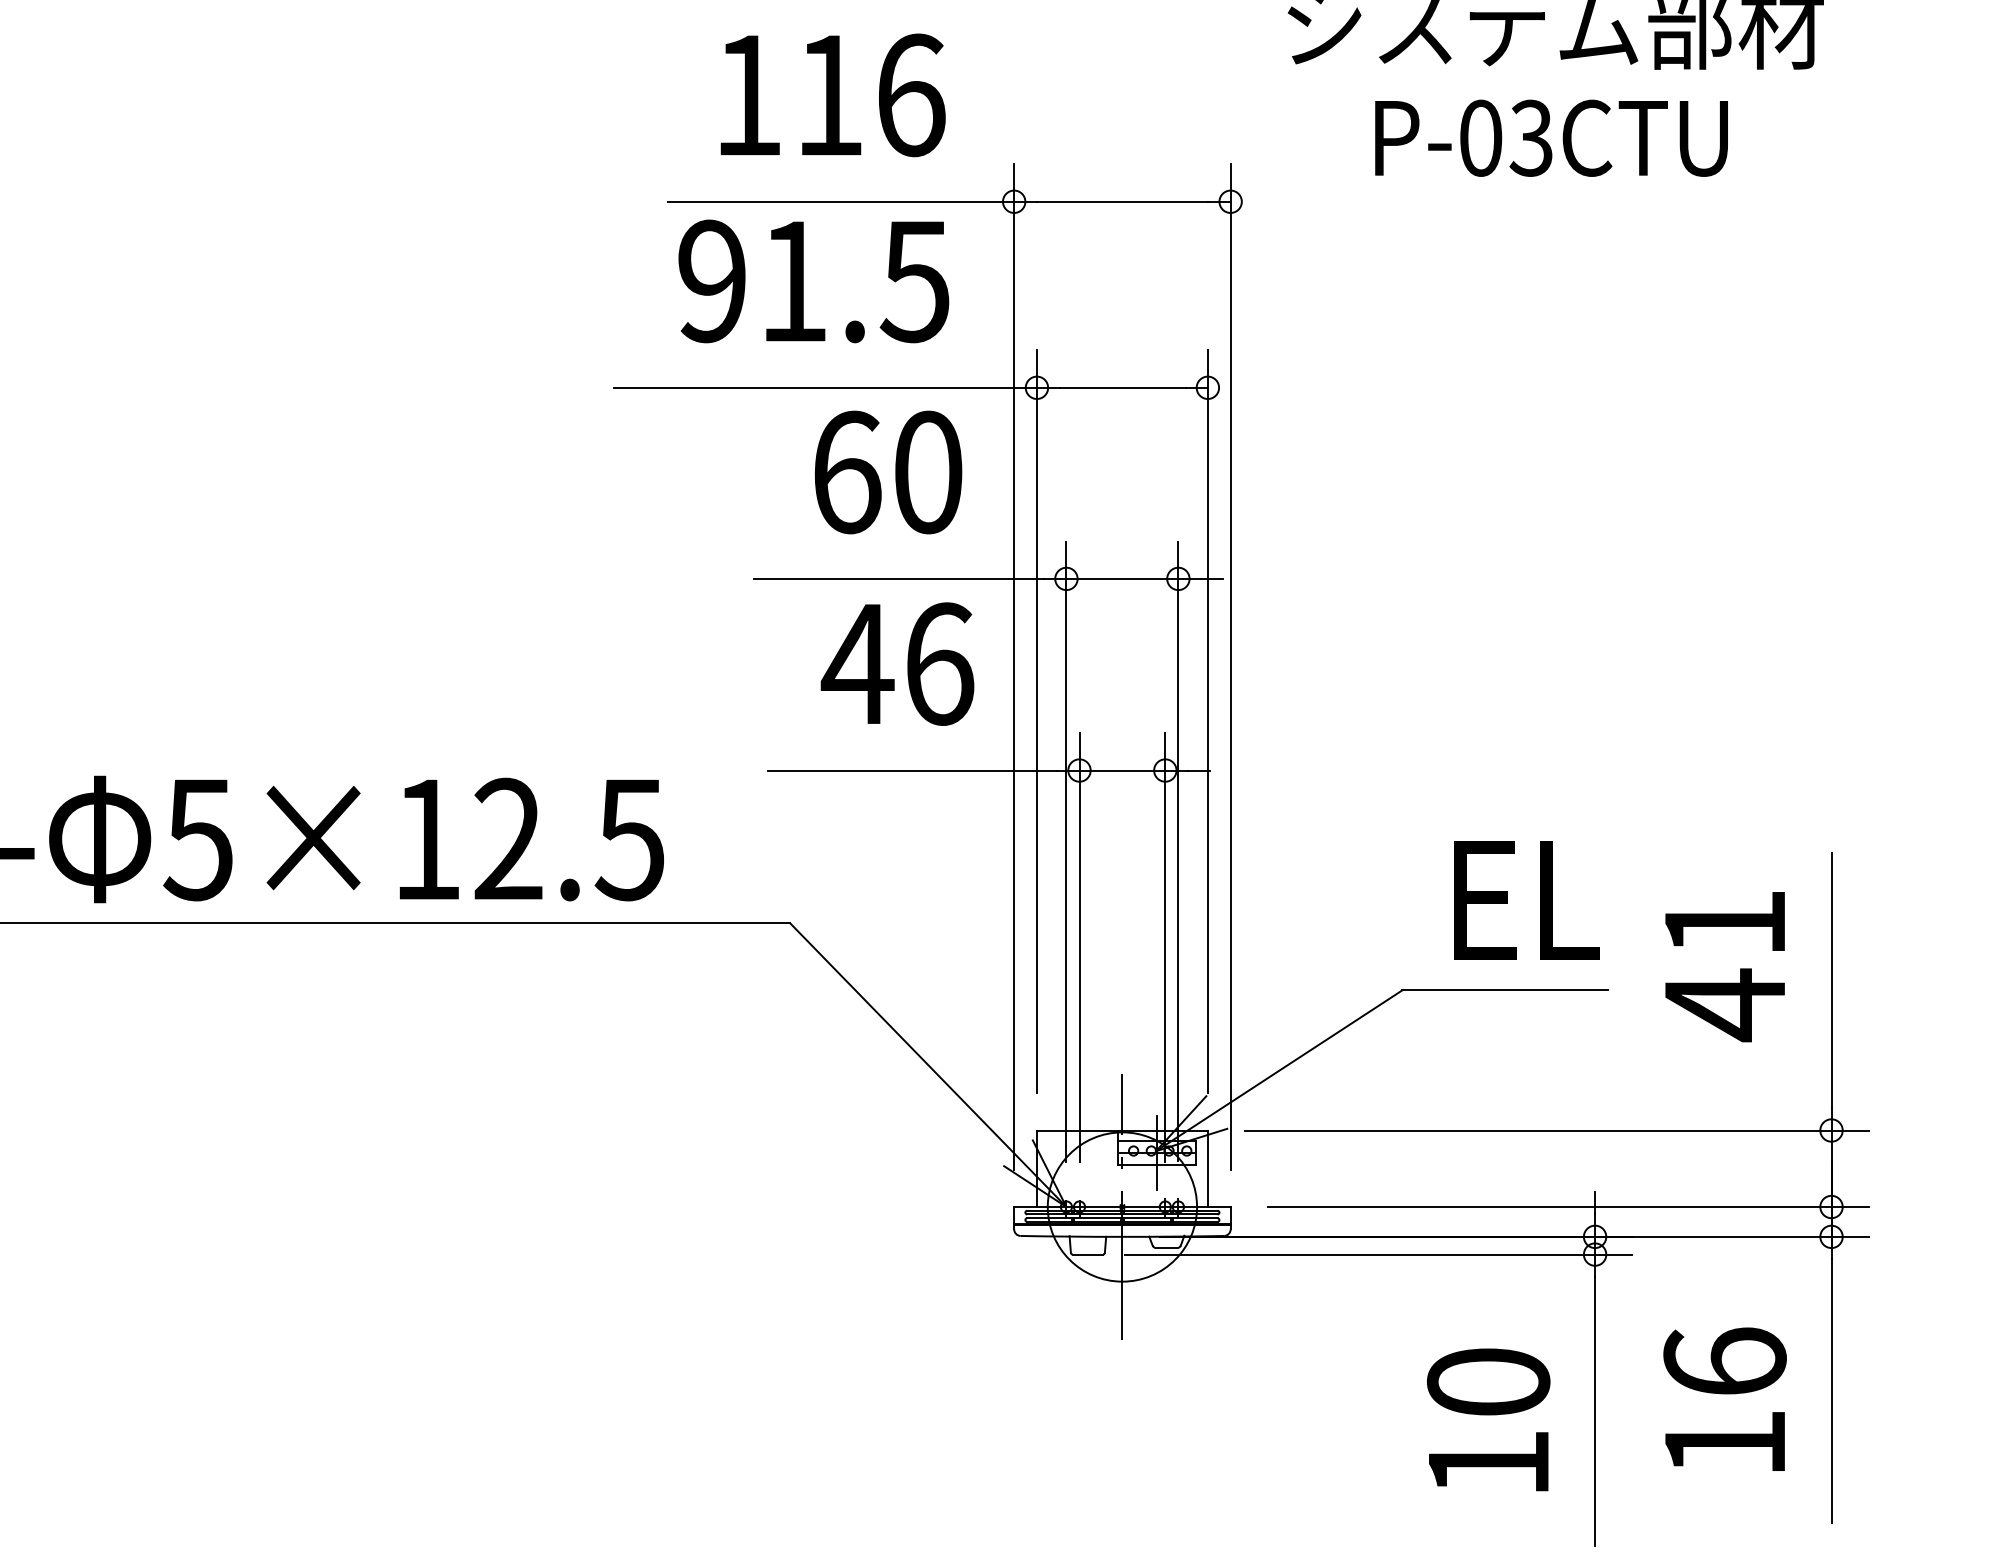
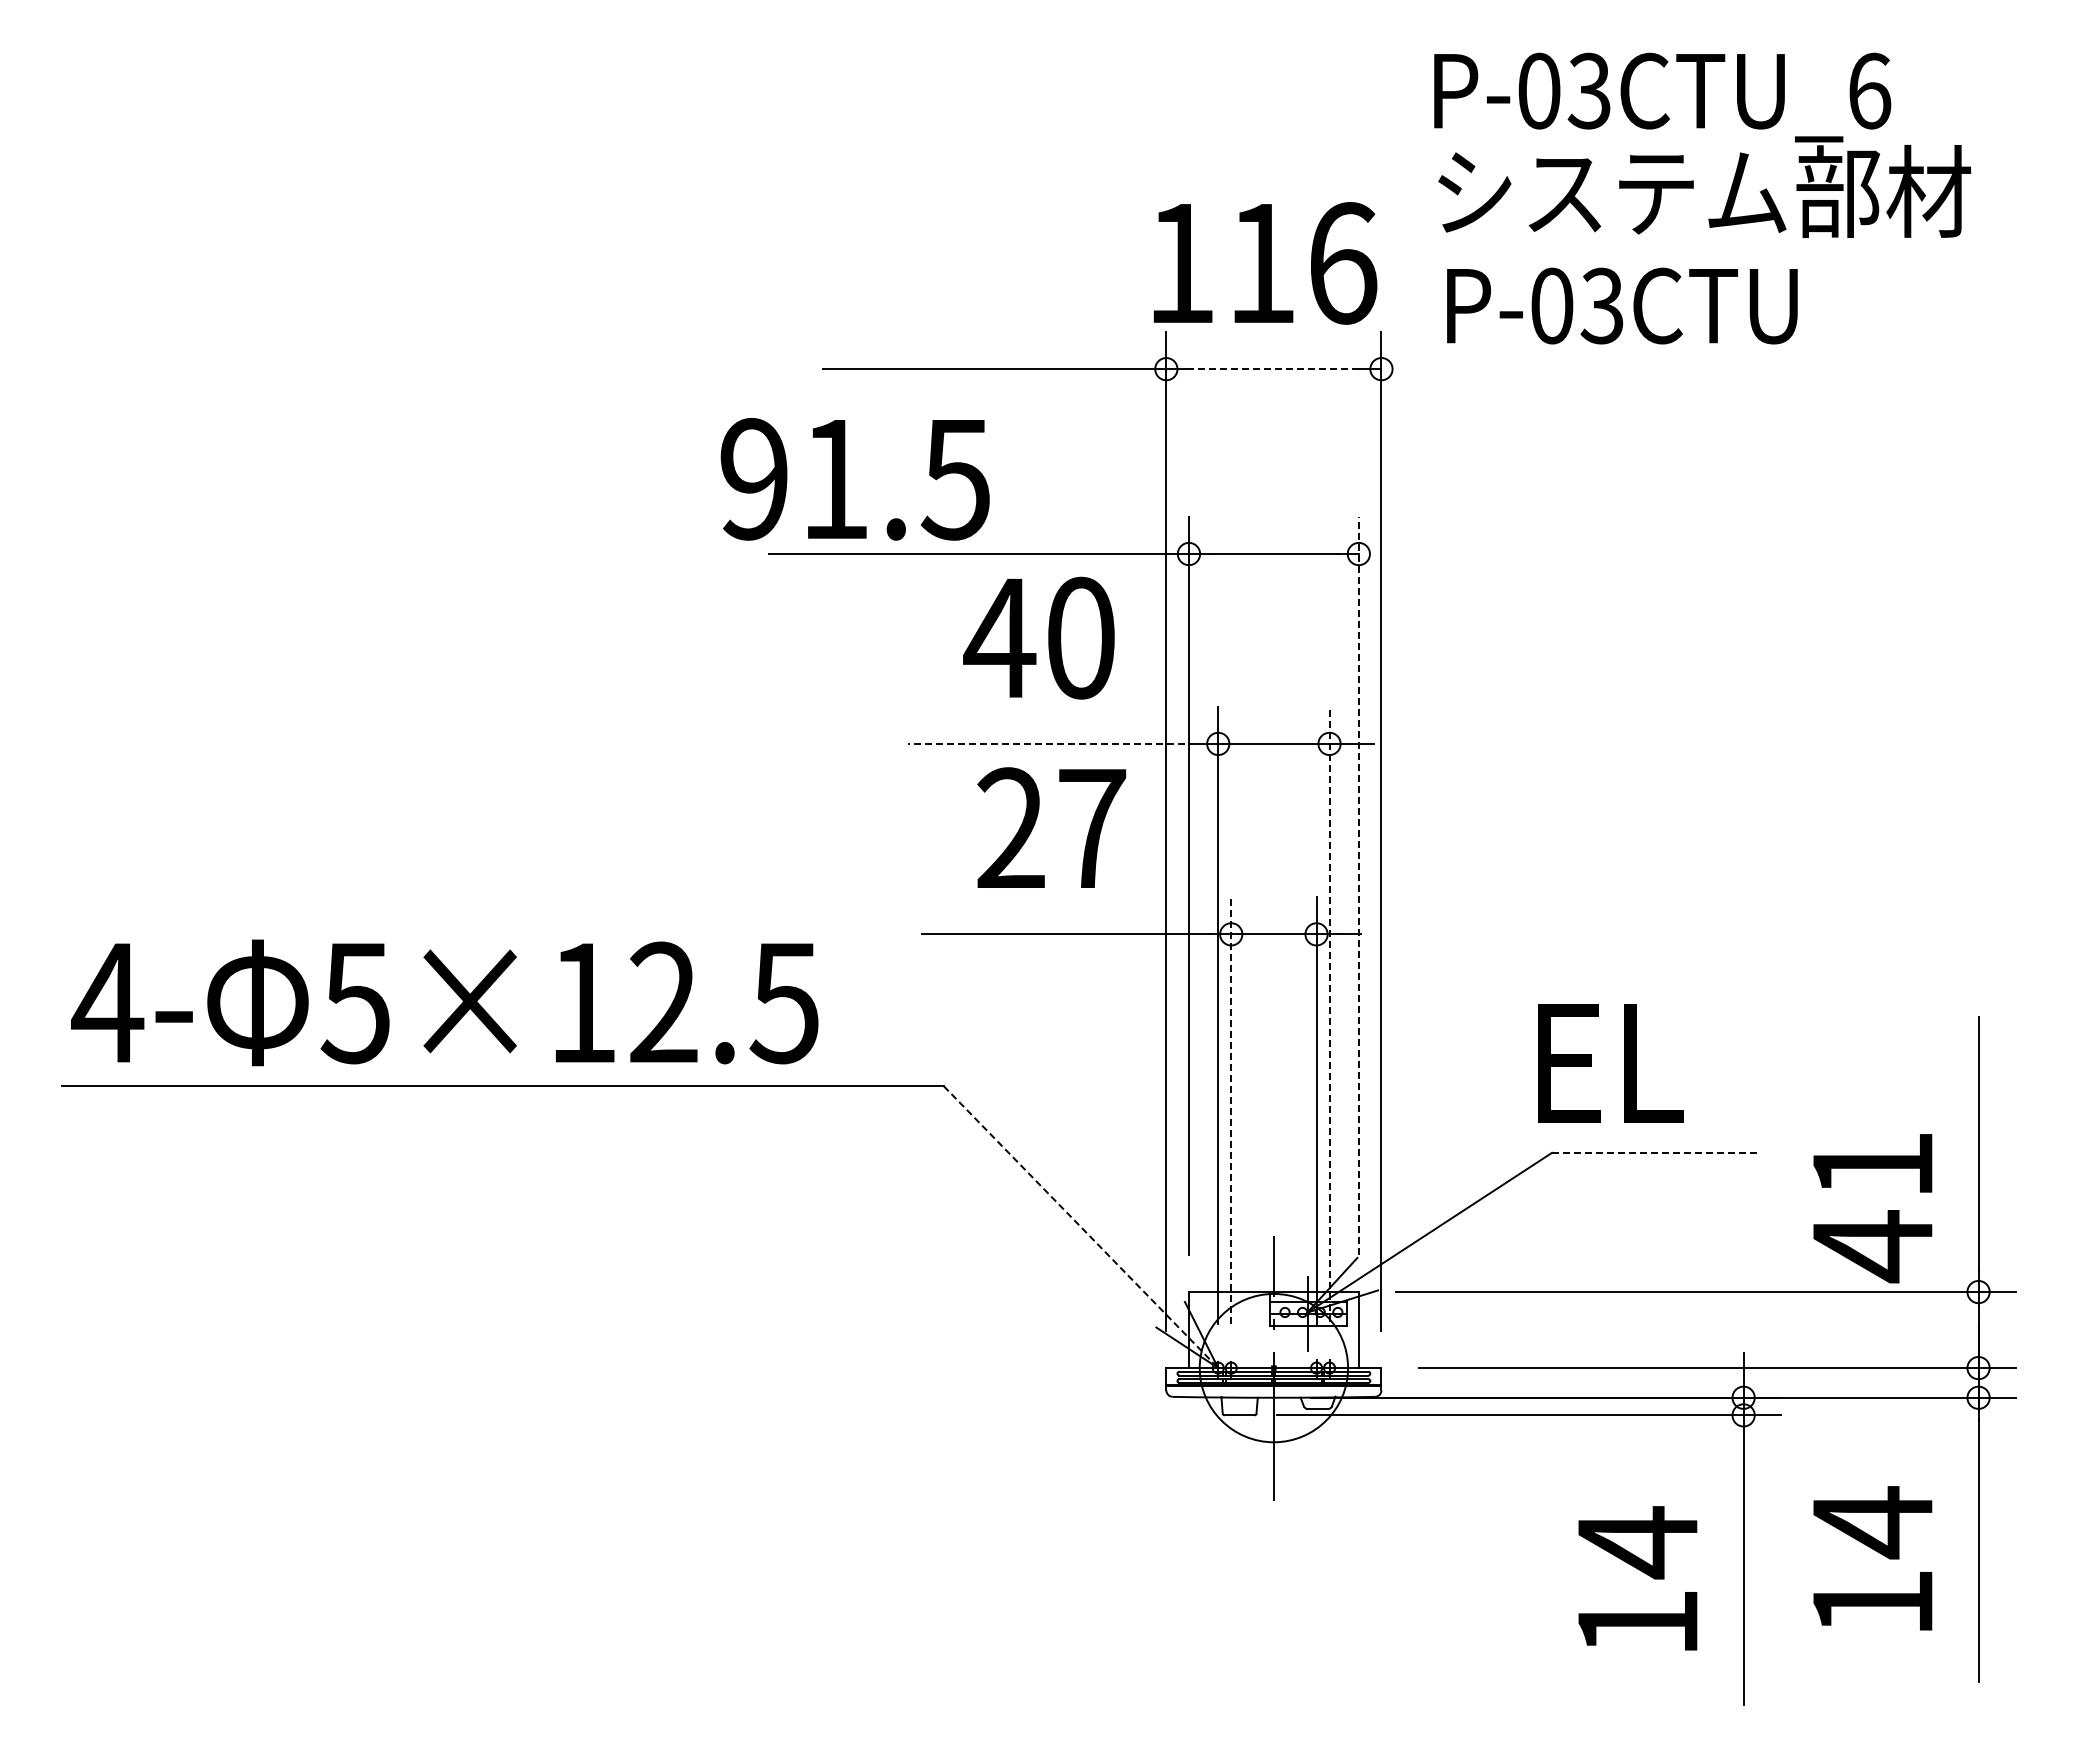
text: (833, 95) -> (1265, 263), moved
text: (1551, 137) -> (1622, 305), moved
line: (1122, 202) -> (1273, 369), solid -> dashed
text: (813, 281) -> (854, 479), moved
text: (846, 471) -> (999, 637), 60 -> 40
line: (899, 578) -> (1052, 743), solid -> dashed
text: (897, 664) -> (1050, 828), 46 -> 27
line: (1207, 721) -> (1358, 885), solid -> dashed
line: (1178, 851) -> (1329, 1014), solid -> dashed
text: (1526, 900) -> (1610, 1063), moved
line: (1079, 946) -> (1231, 1109), solid -> dashed
text: (1724, 966) -> (1872, 1208), moved
line: (1504, 990) -> (1653, 1152), solid -> dashed
line: (928, 1065) -> (1081, 1227), solid -> dashed
text: (1724, 1362) -> (1872, 1522), 16 -> 14
text: (1488, 1382) -> (1637, 1542), 10 -> 14

